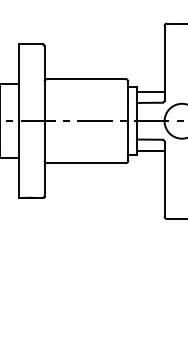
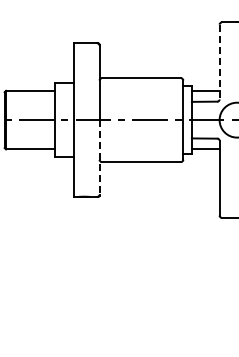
line: (164, 63) -> (219, 62), solid -> dashed
line: (44, 158) -> (99, 157), solid -> dashed

